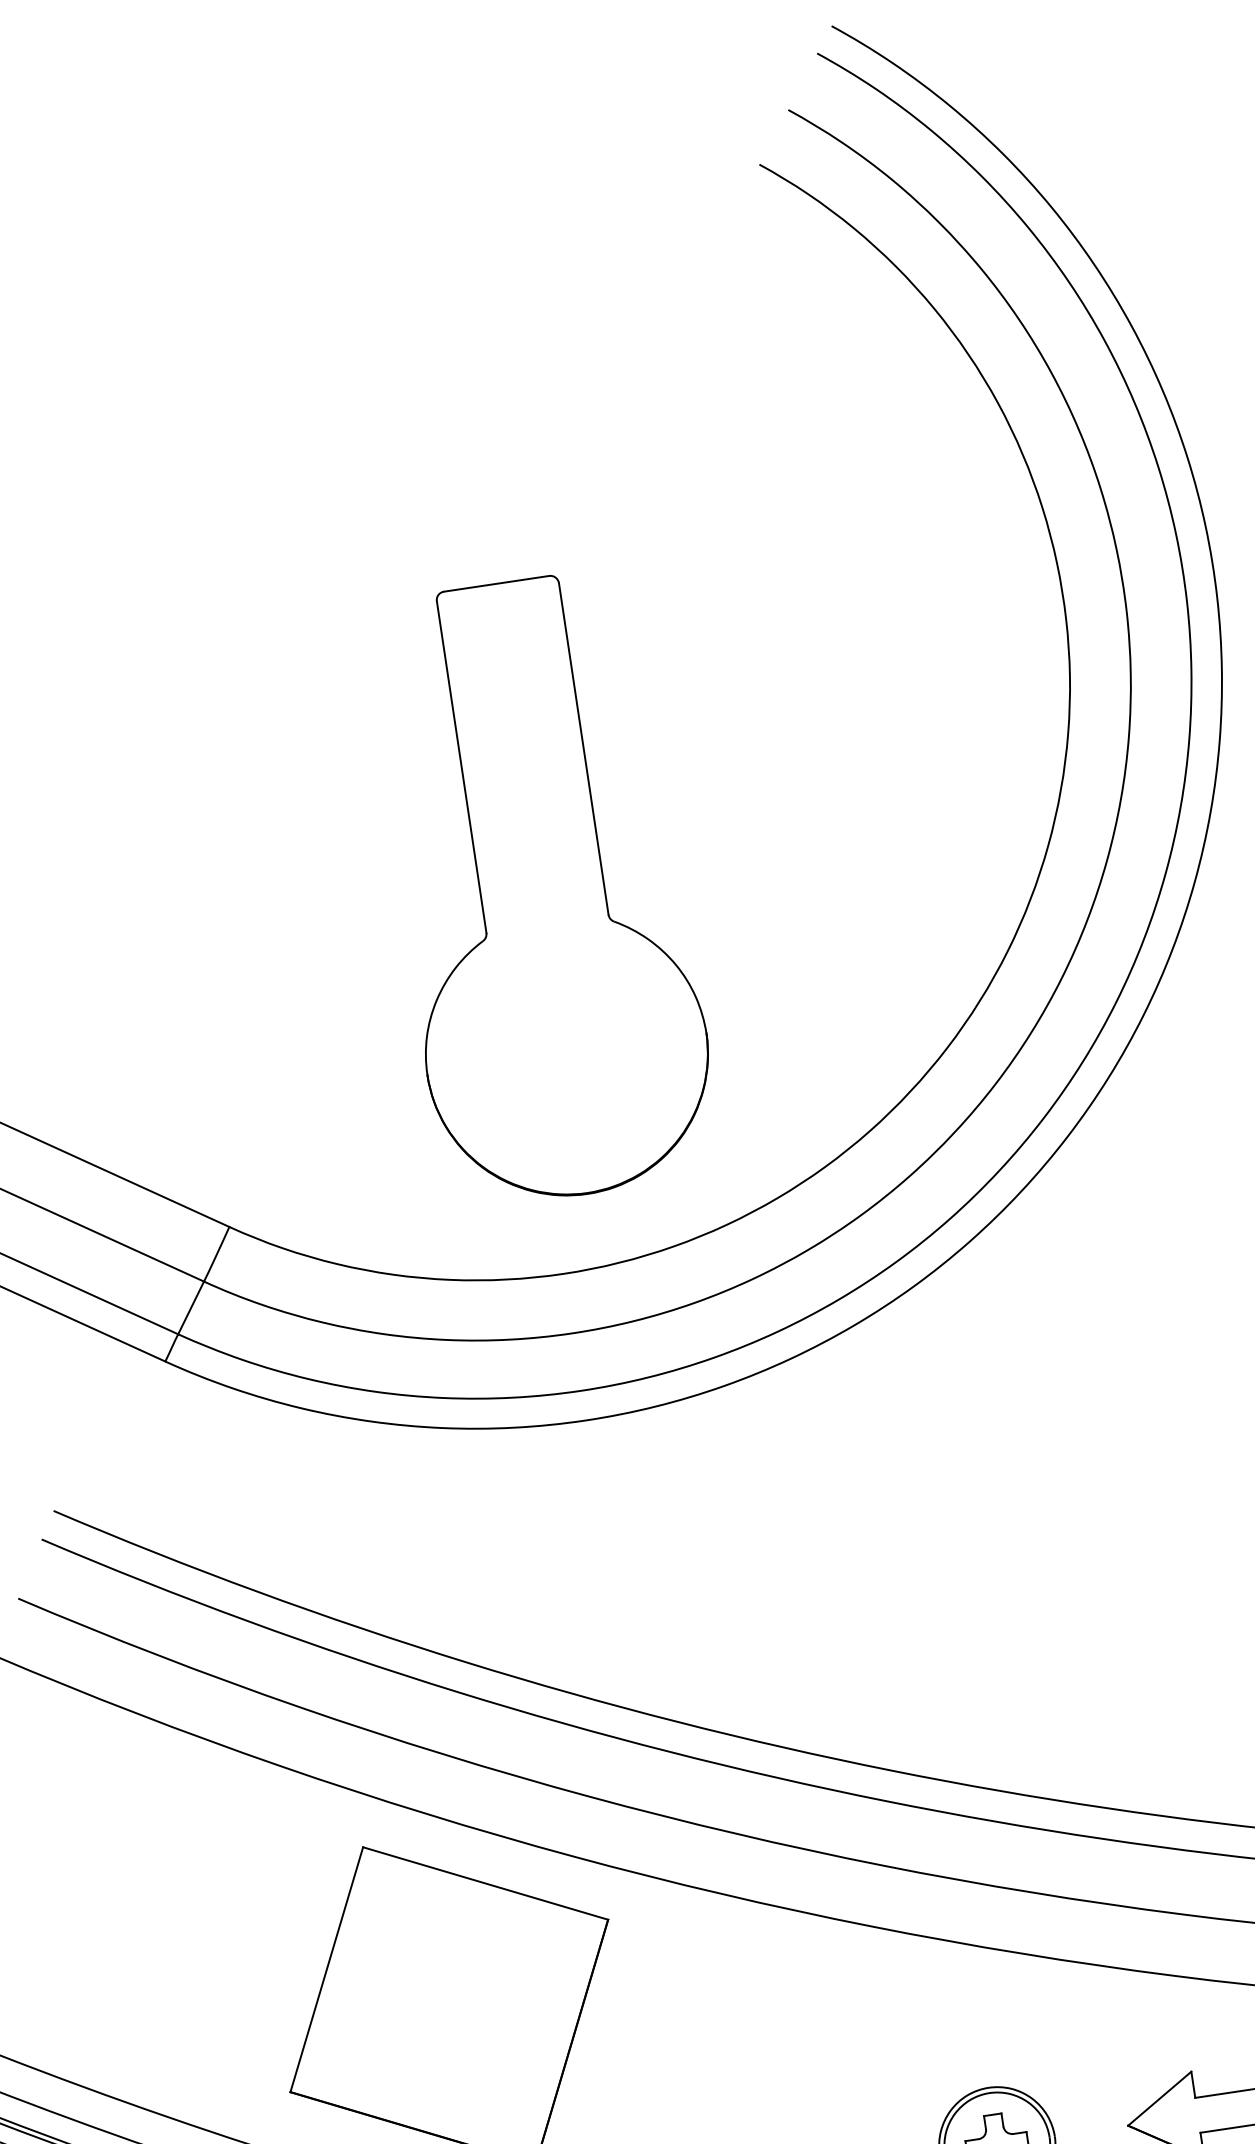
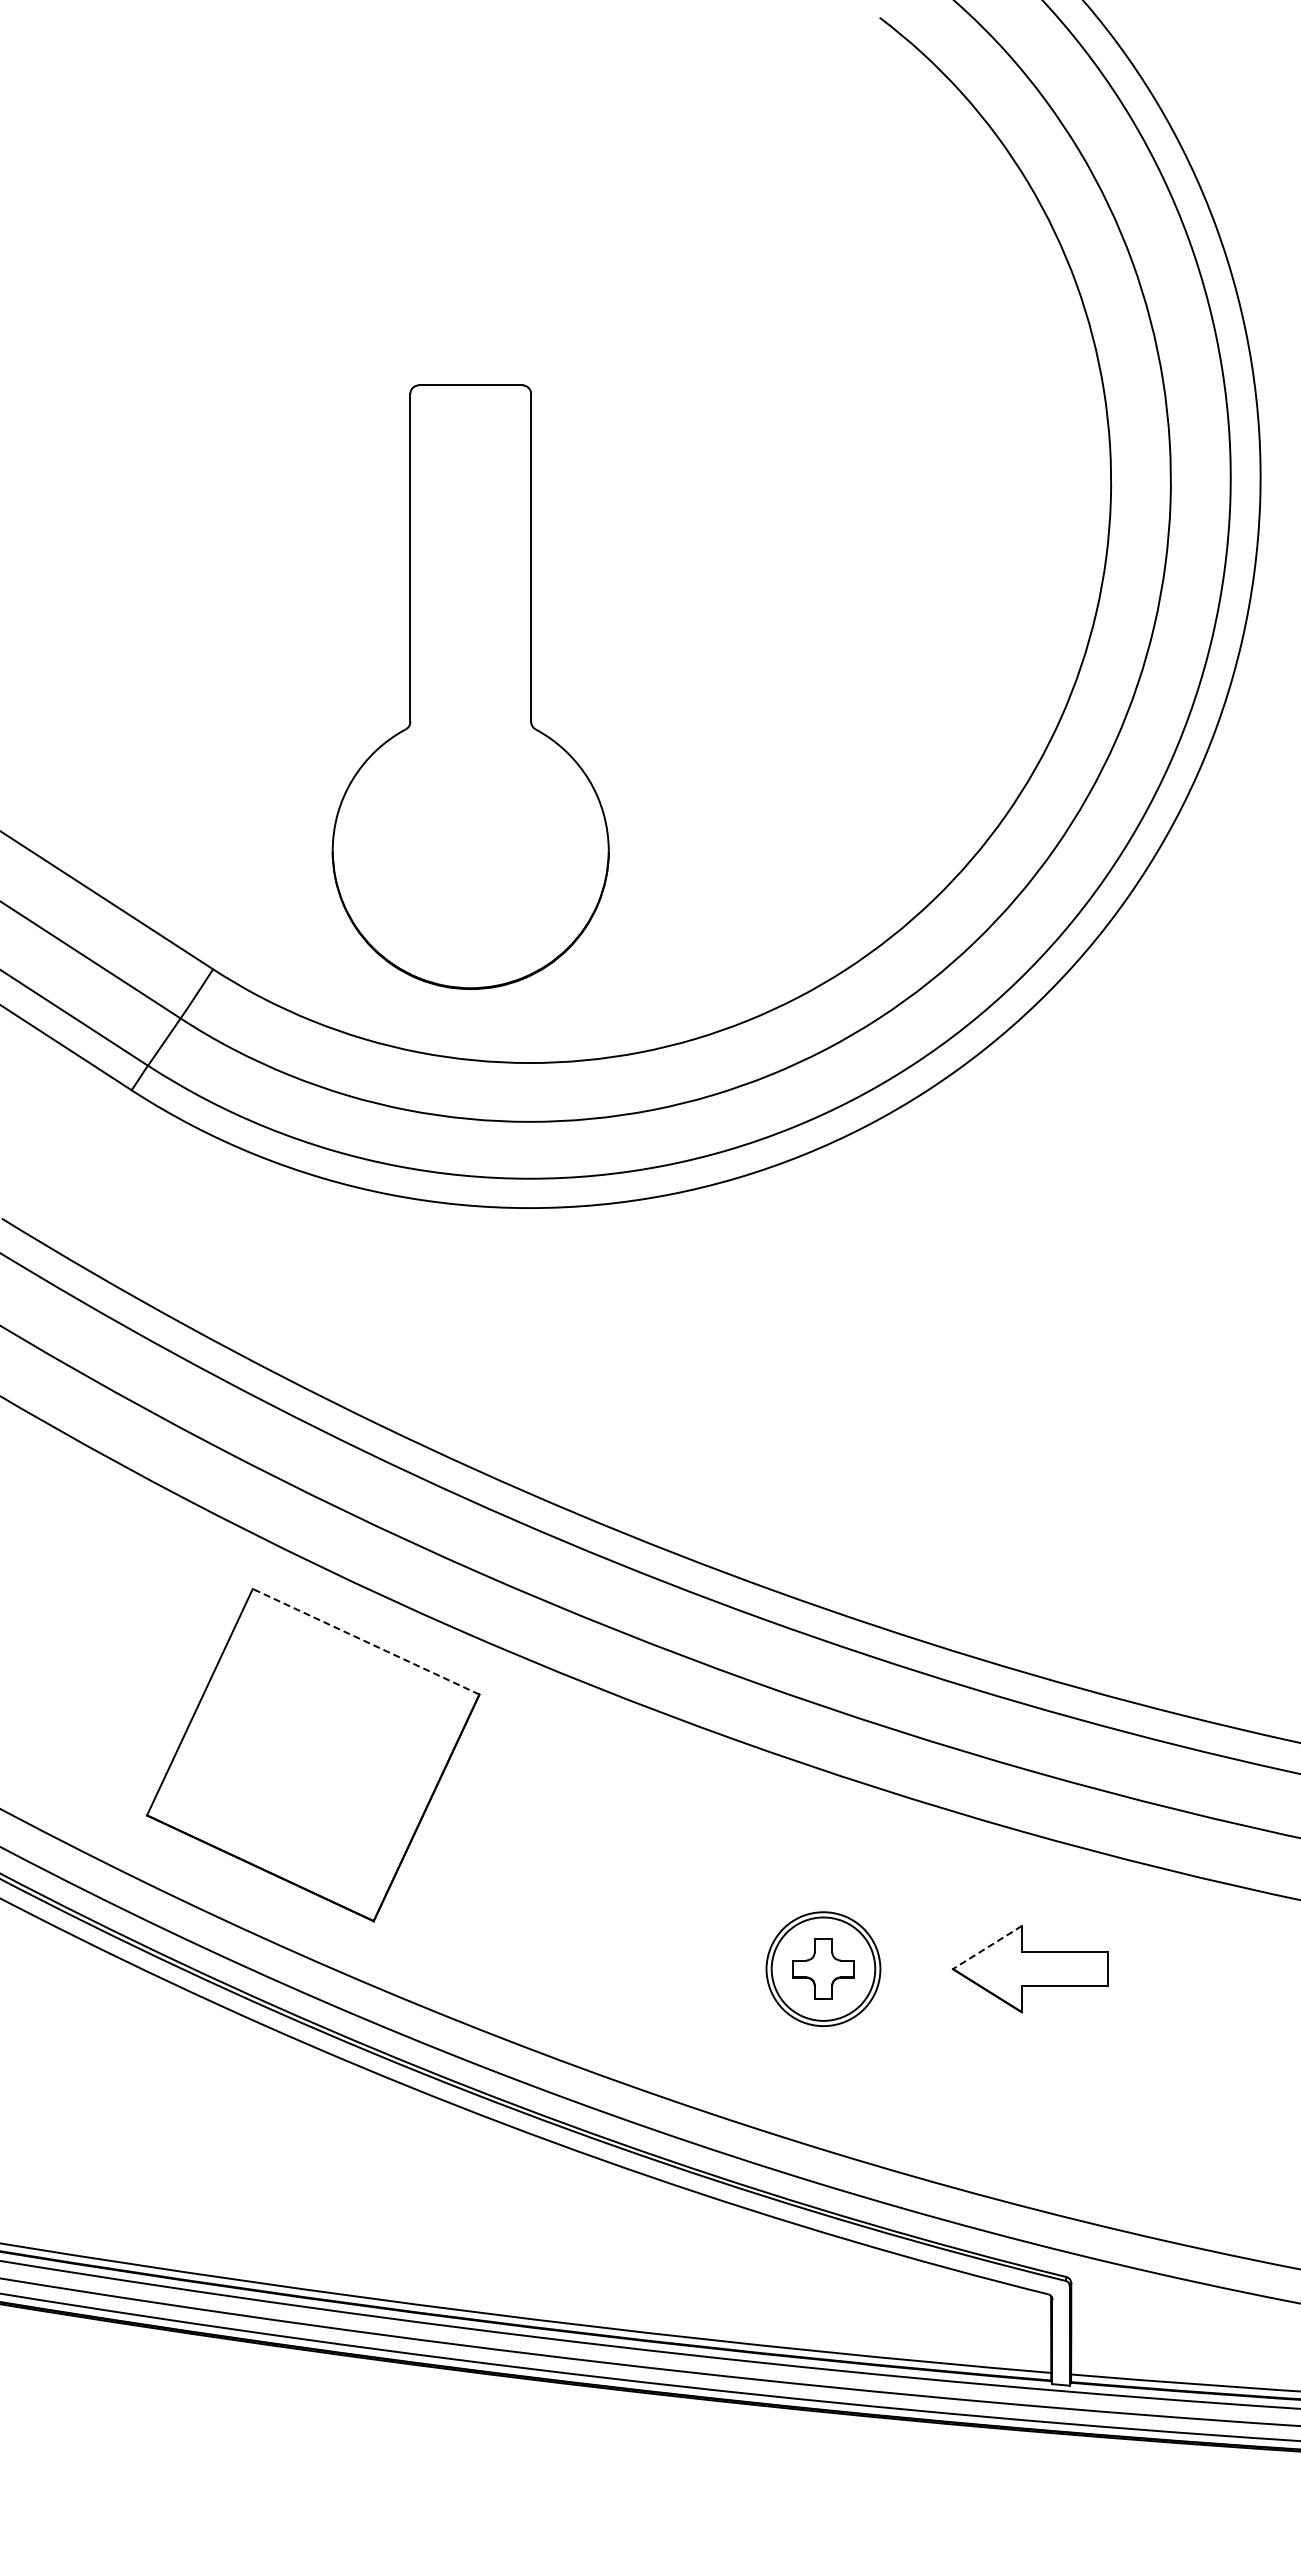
part: (541, 888) -> (470, 686), moved
line: (484, 1883) -> (365, 1641), solid -> dashed
line: (1159, 2098) -> (987, 1947), solid -> dashed

